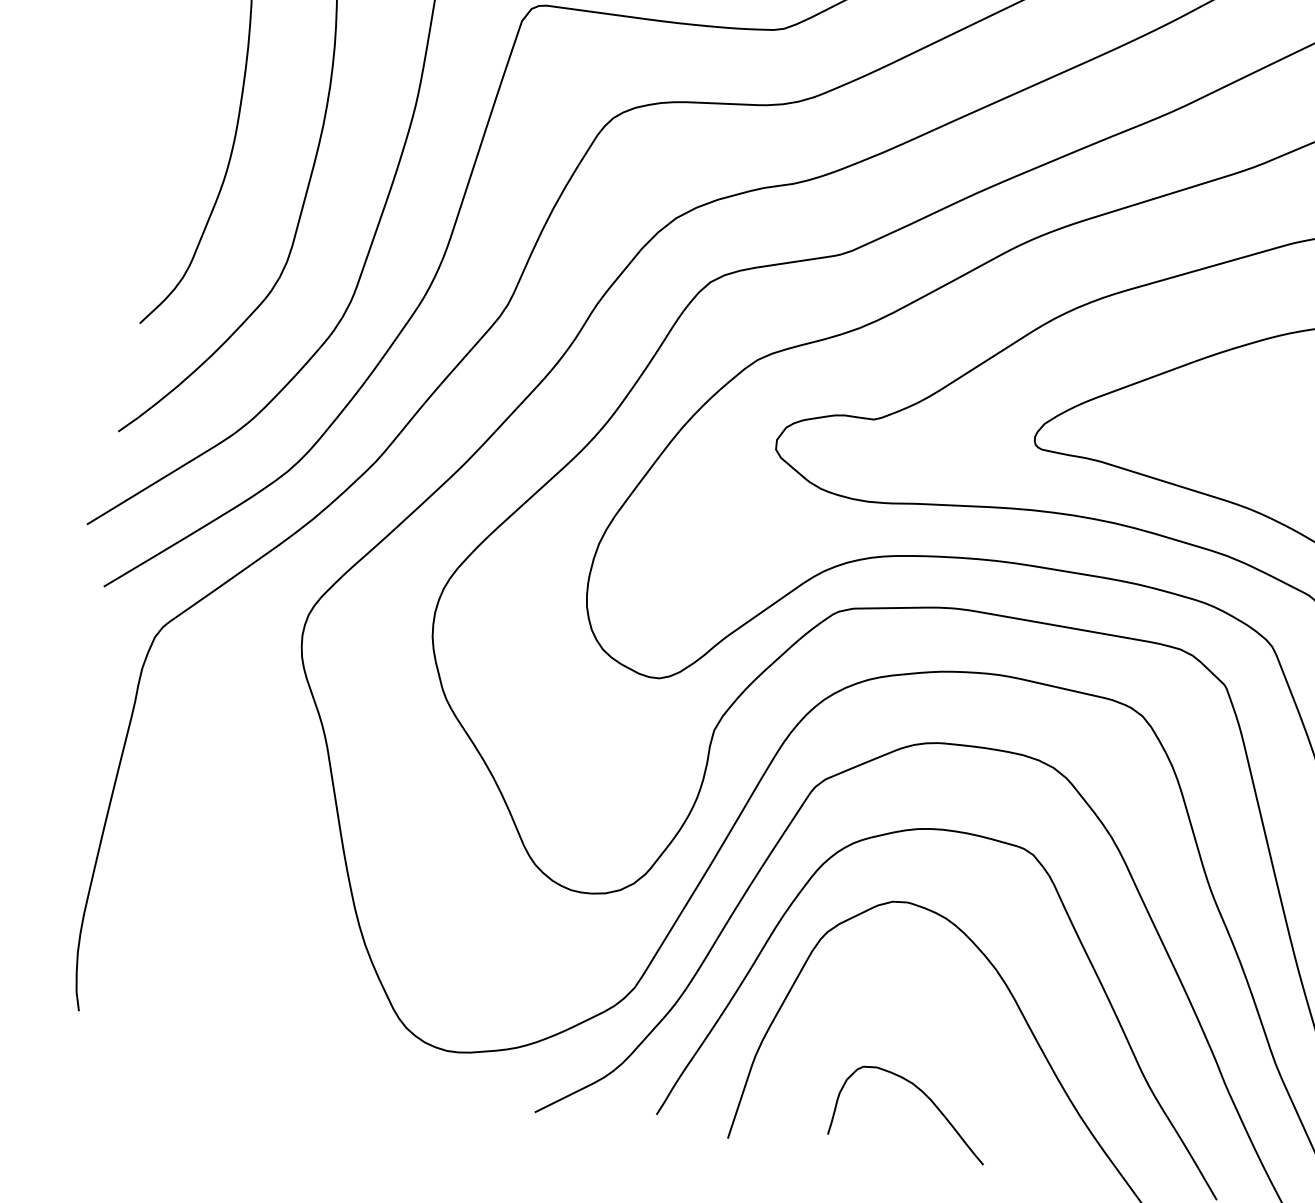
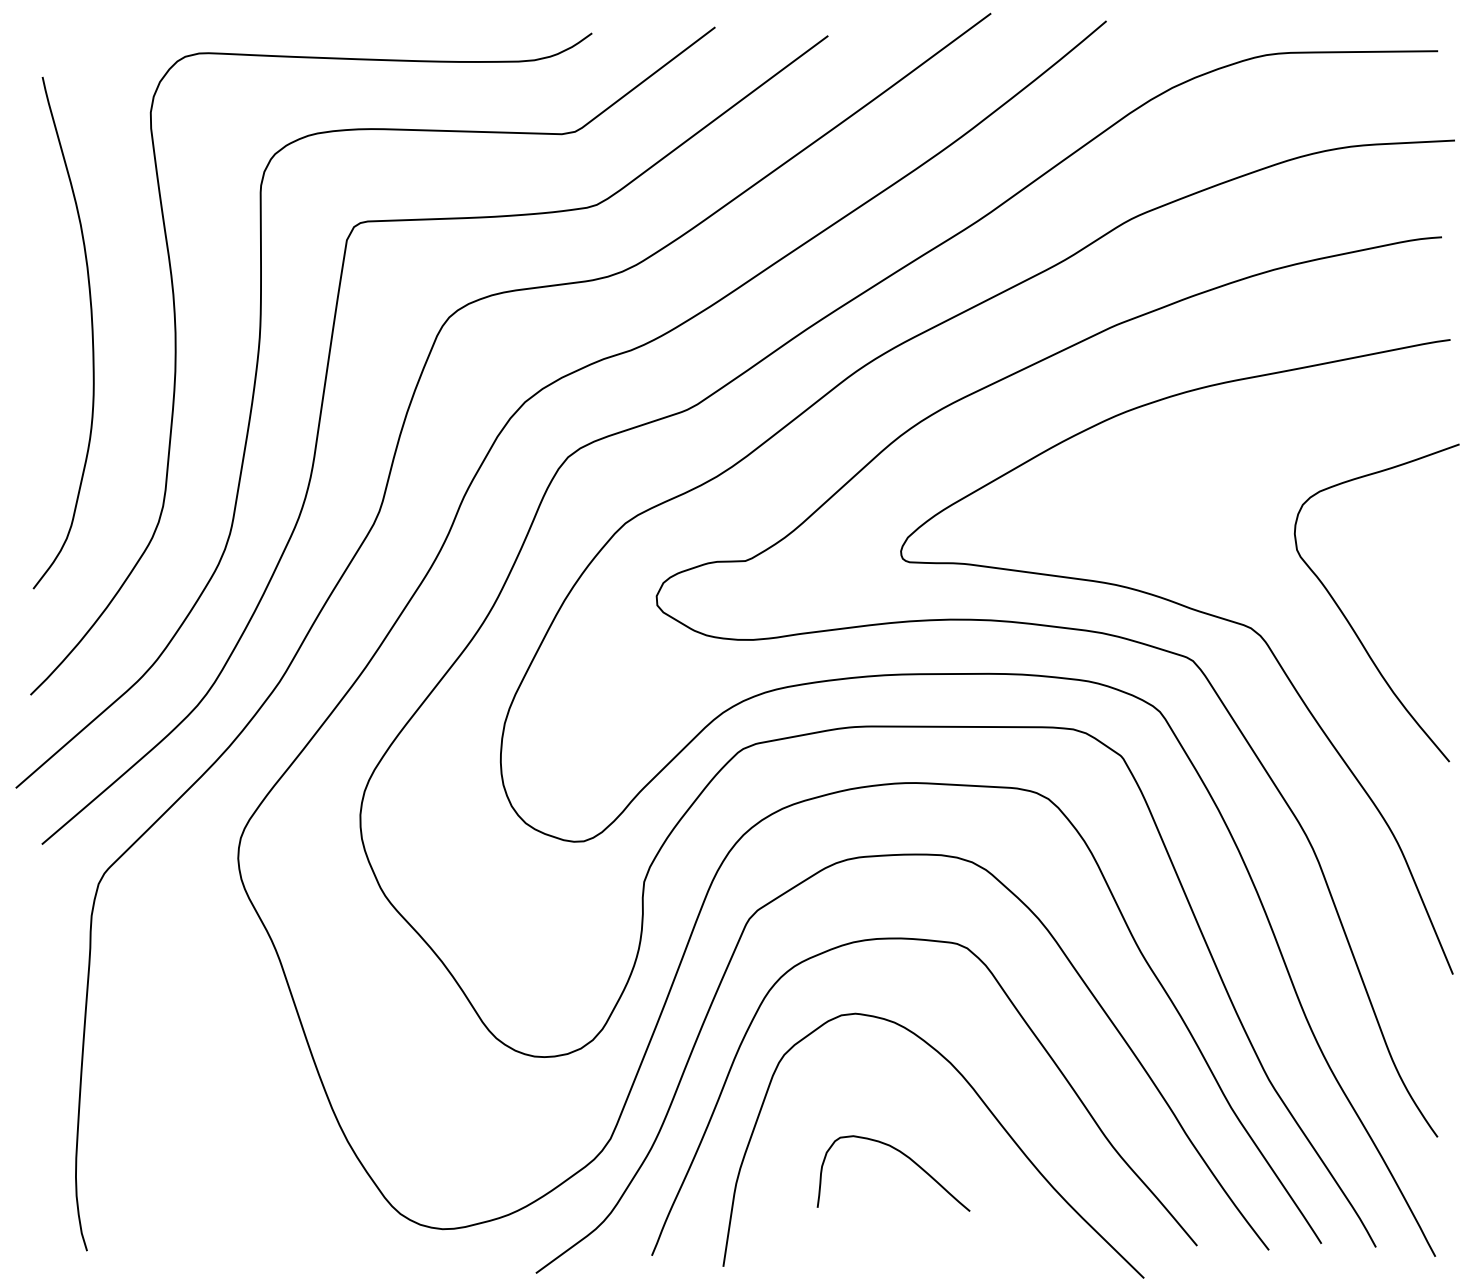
curve: (925, 1096) -> (903, 1155), moved

